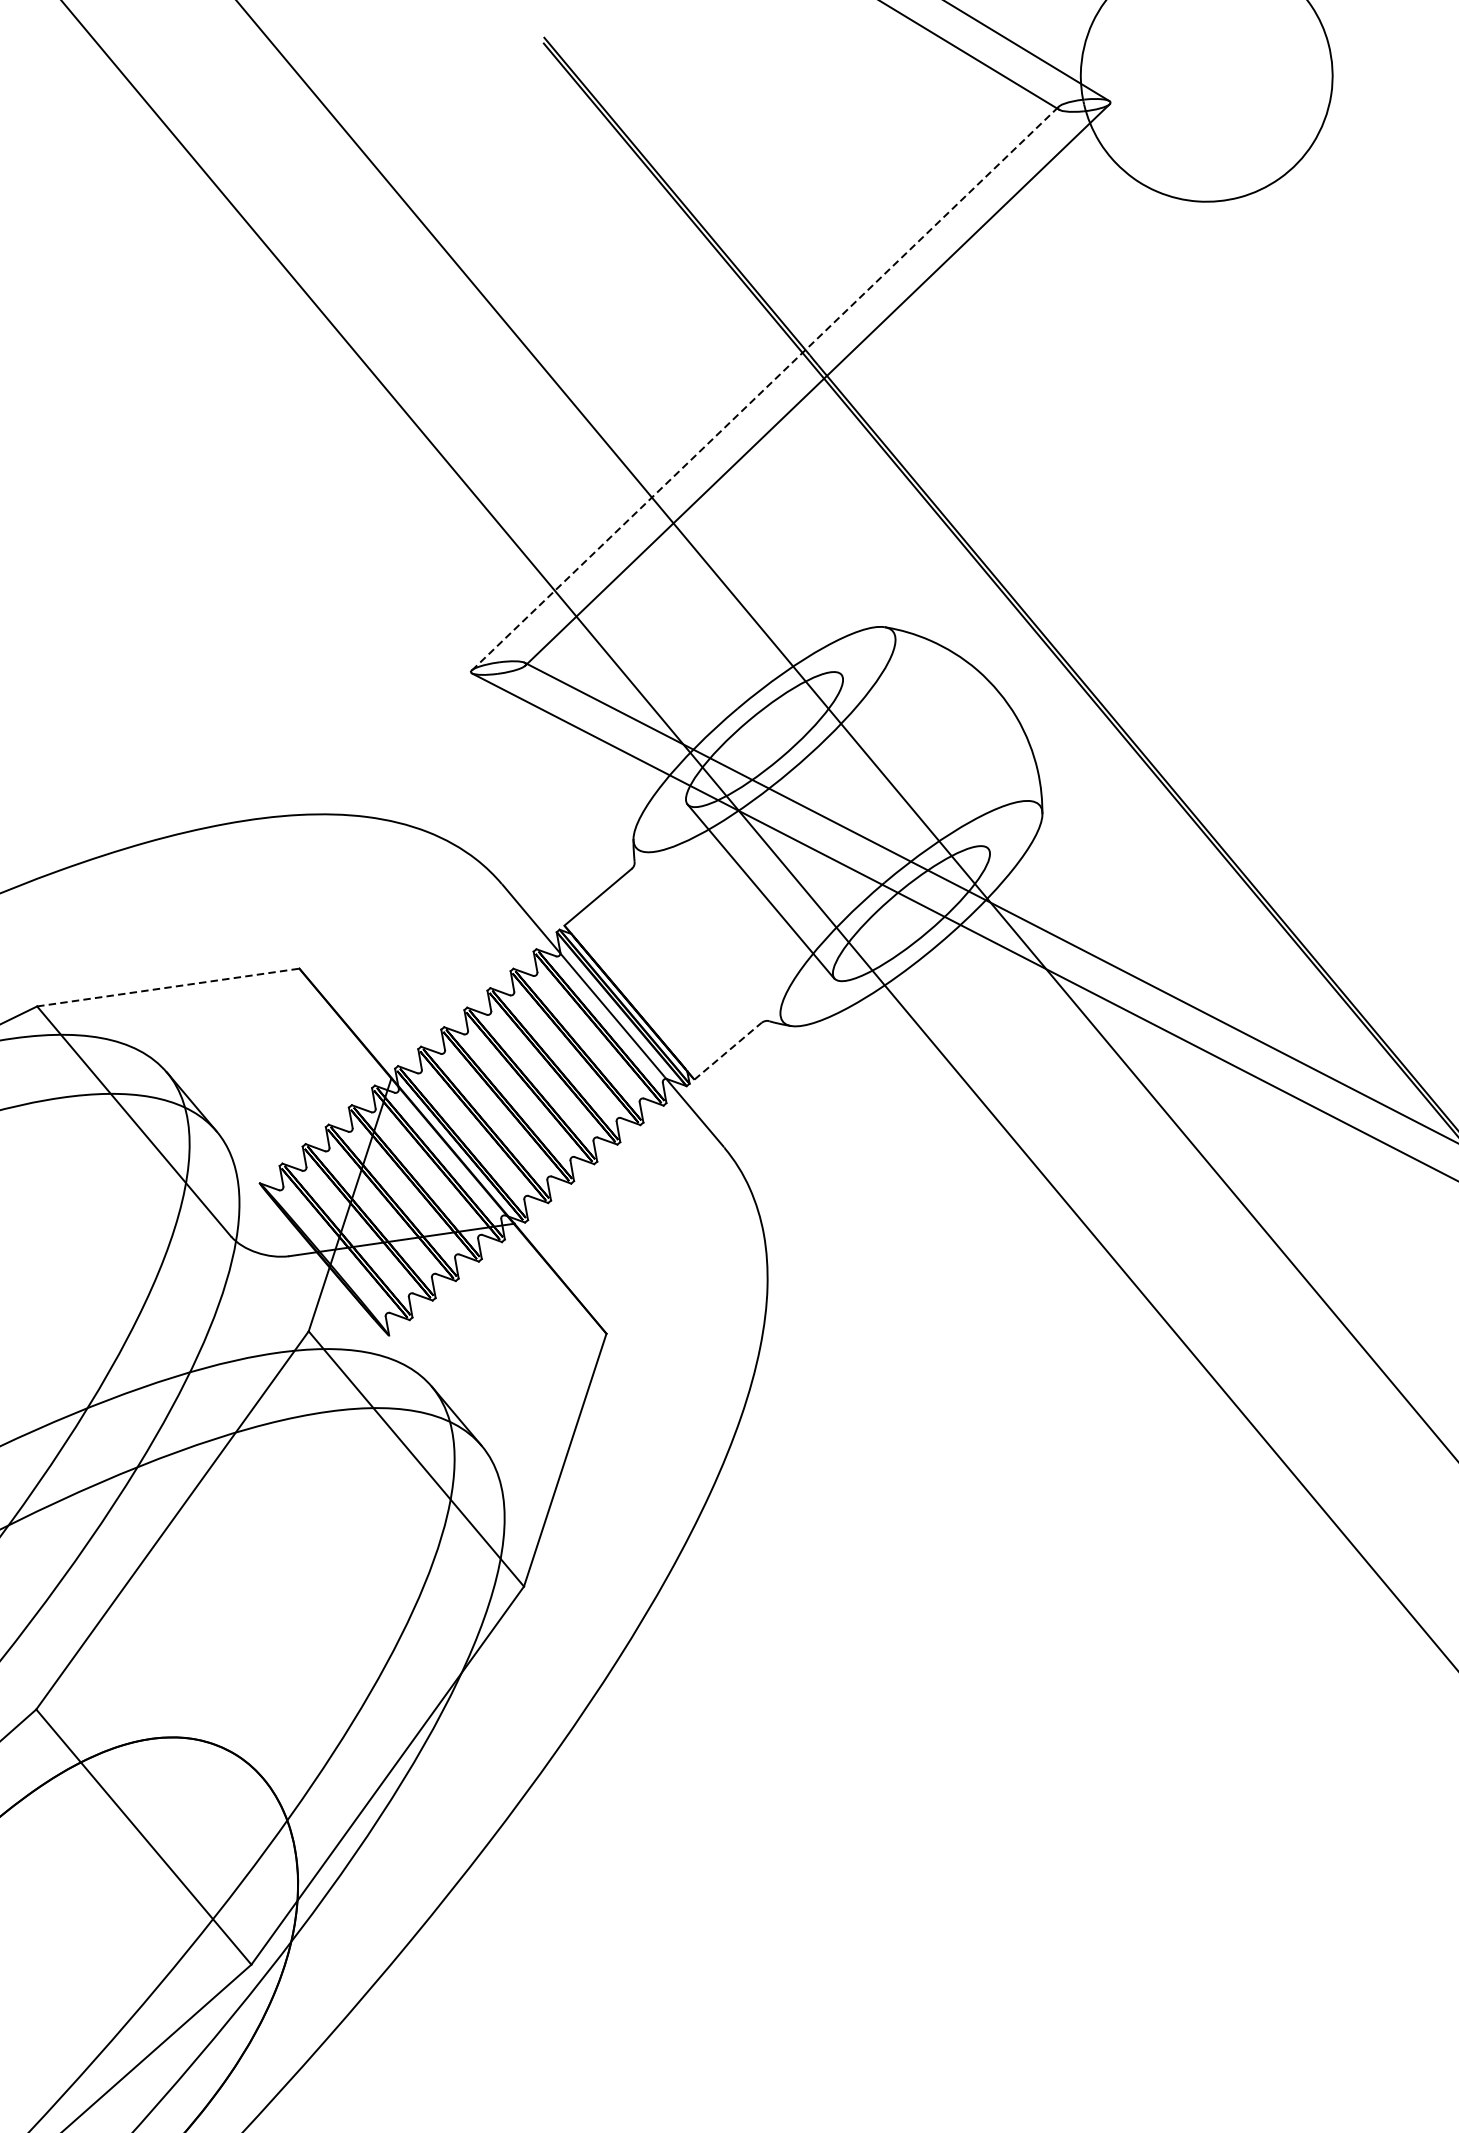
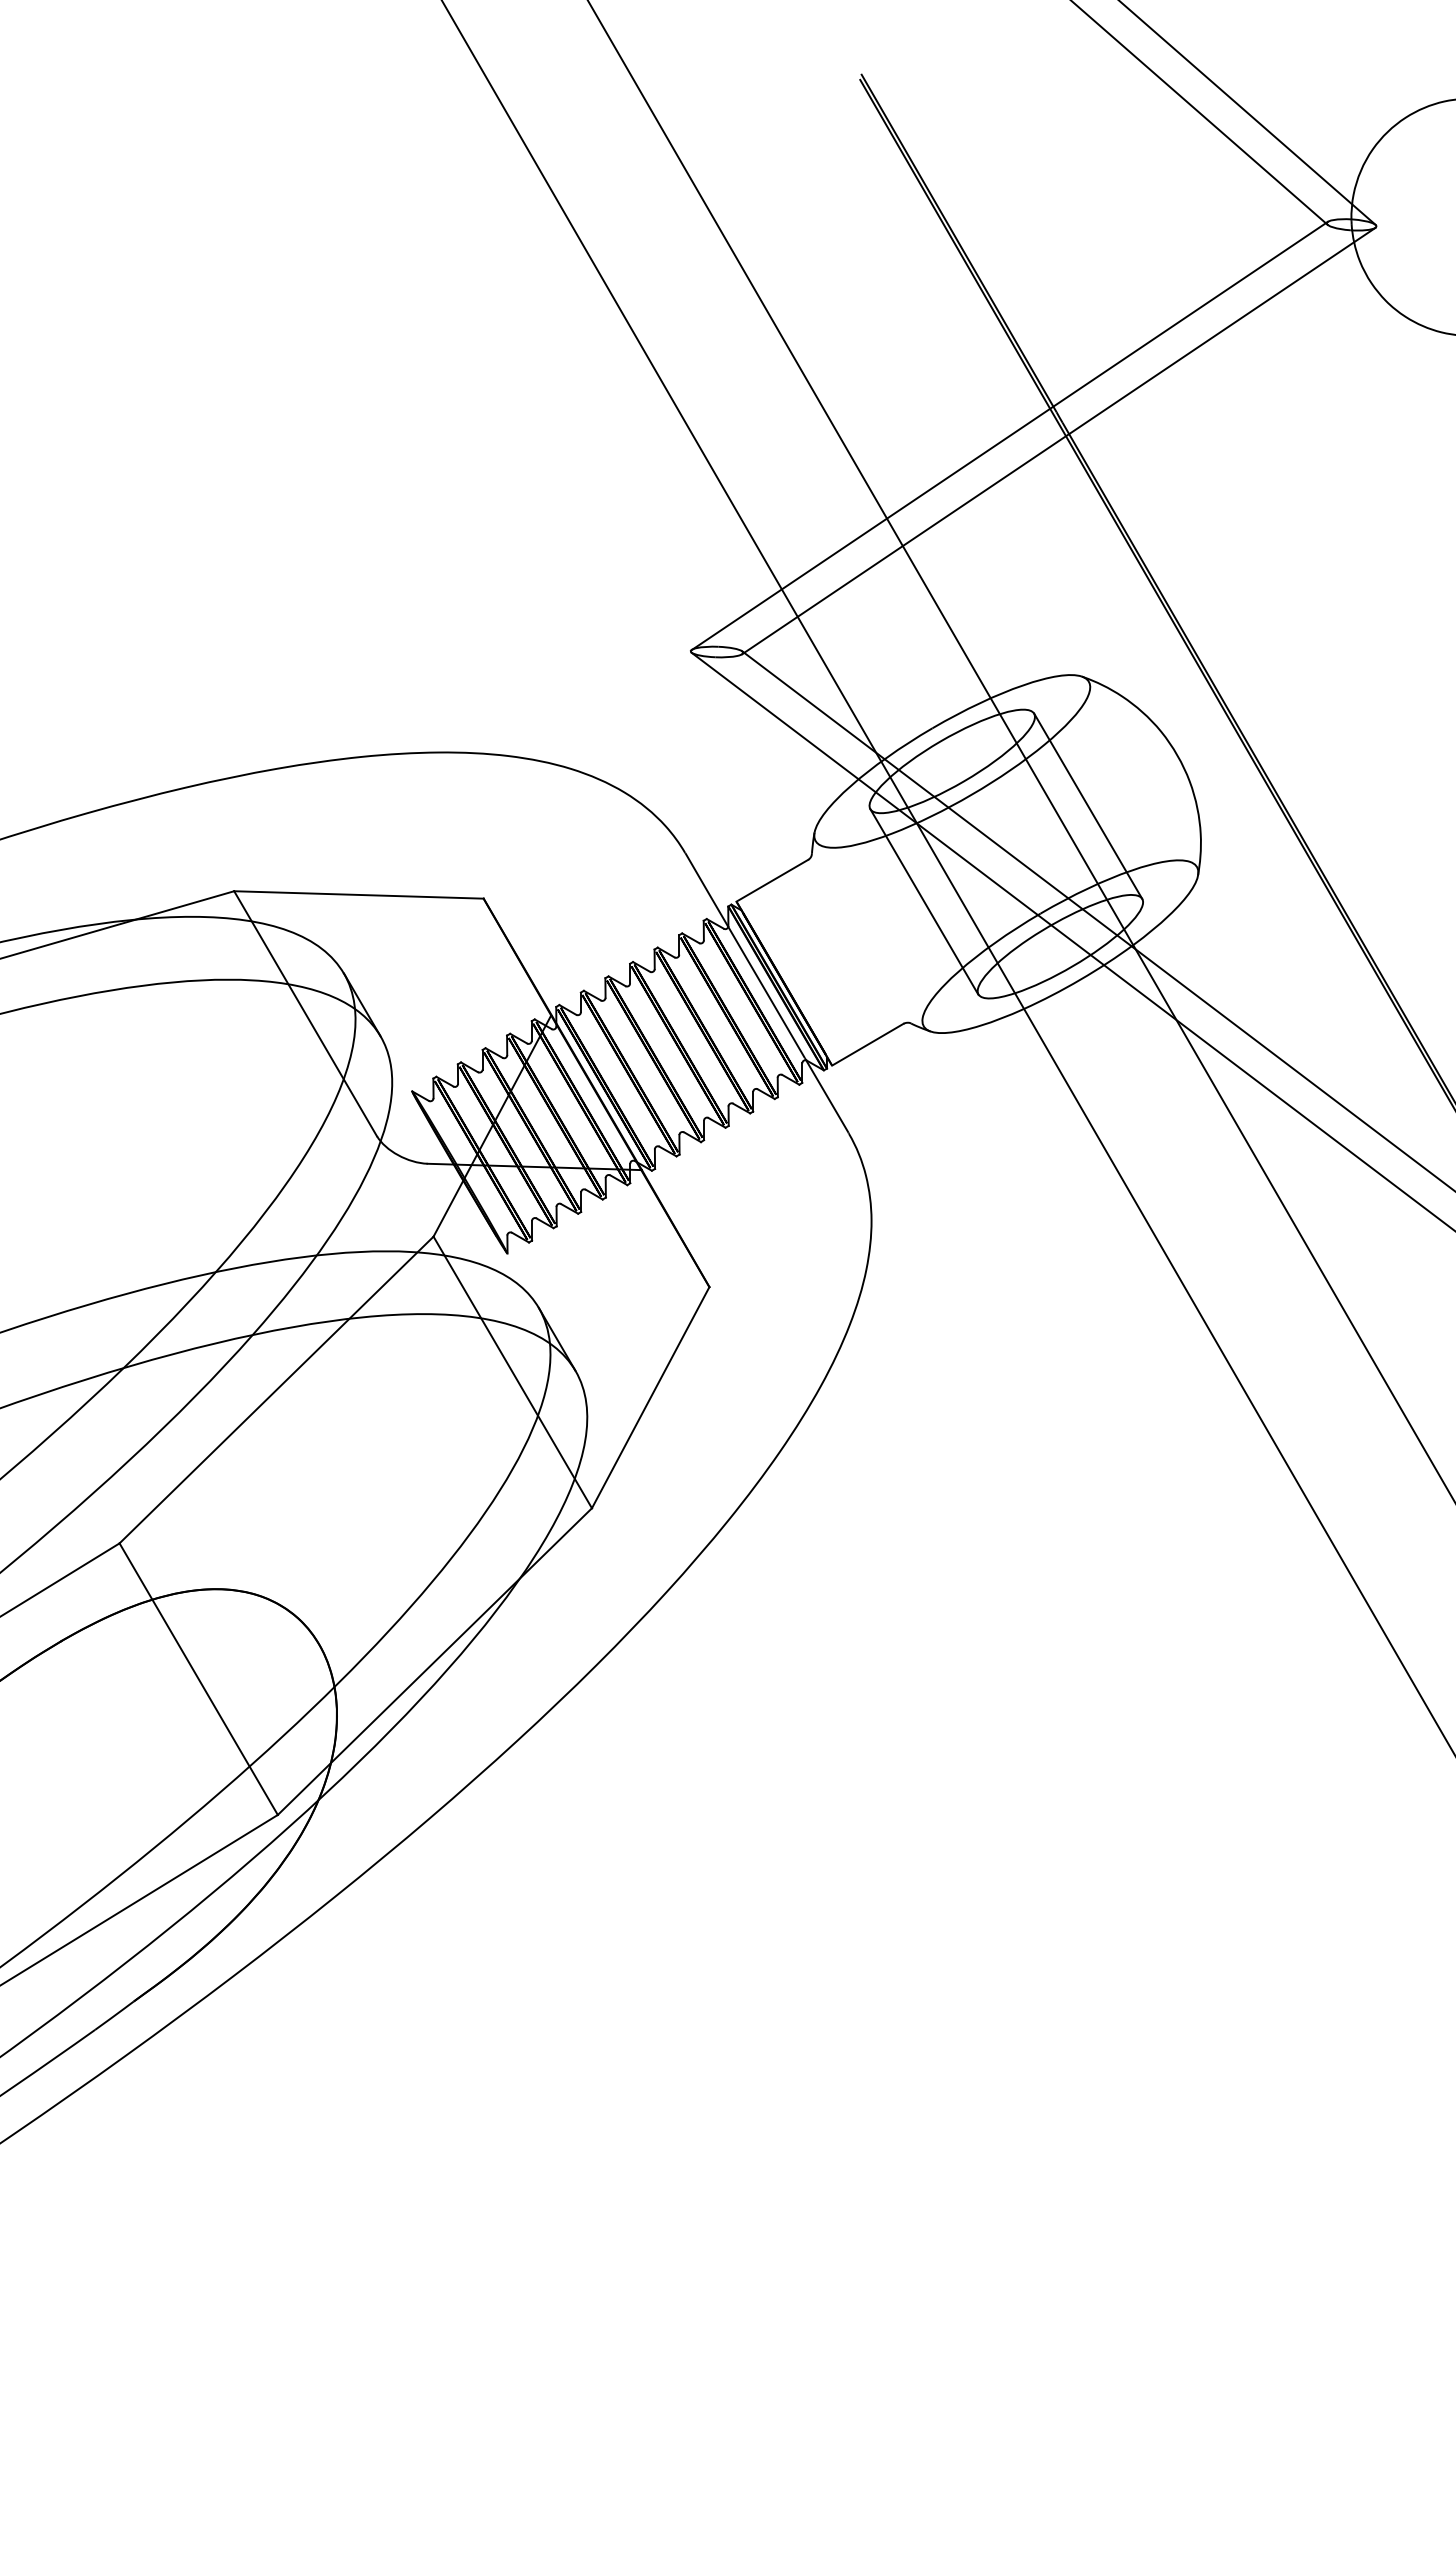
line: (765, 388) -> (1010, 435), dashed -> solid
line: (915, 760) -> (1088, 805), added
line: (167, 987) -> (358, 894), dashed -> solid
line: (728, 1050) -> (868, 1044), dashed -> solid

